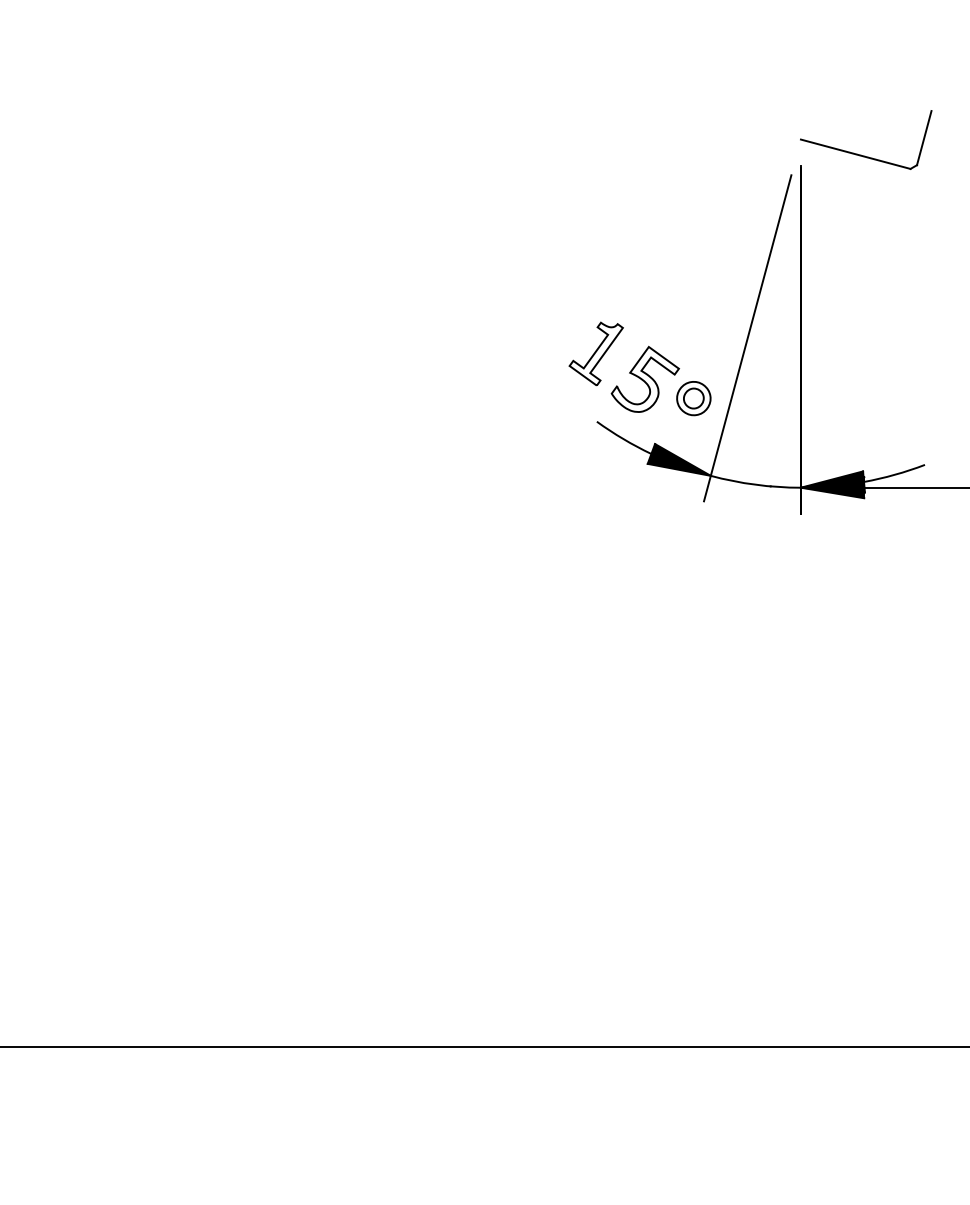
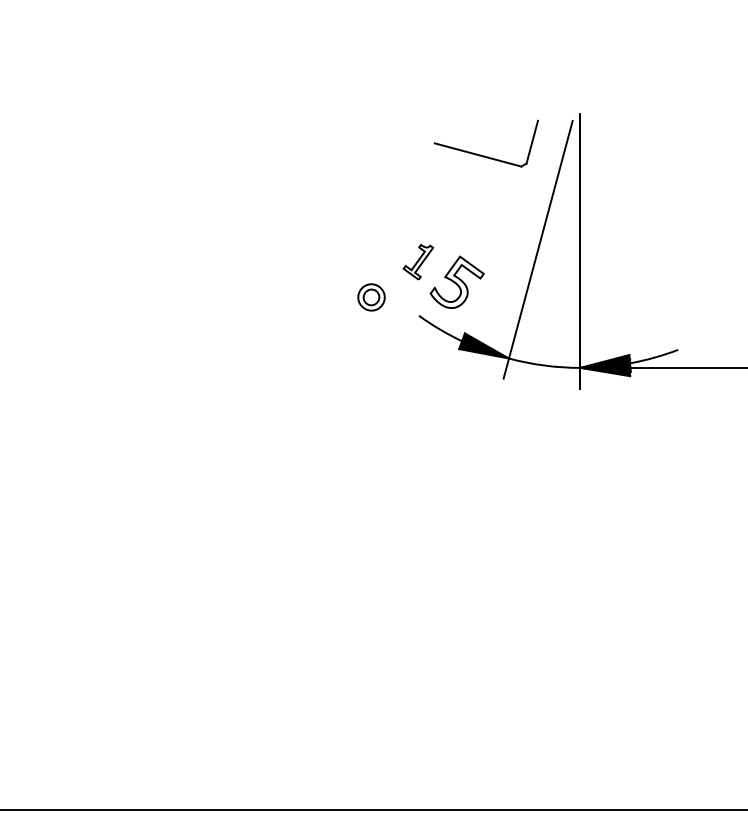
part: (861, 154) -> (482, 155), moved
part: (595, 353) -> (417, 261), size x0.7
part: (693, 398) -> (371, 297), moved

